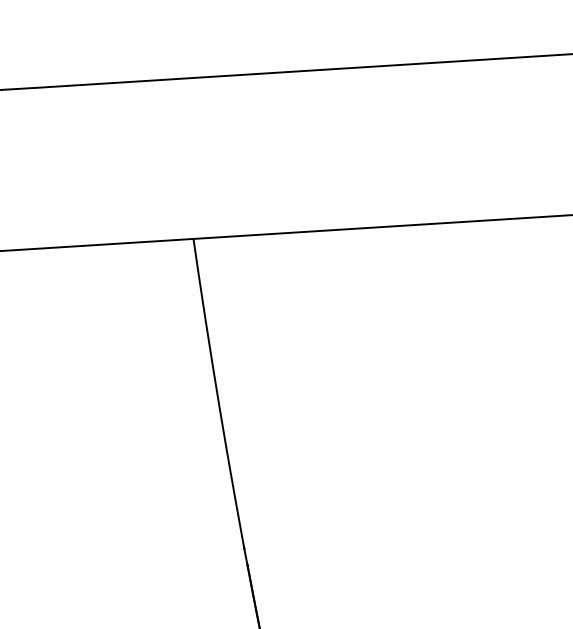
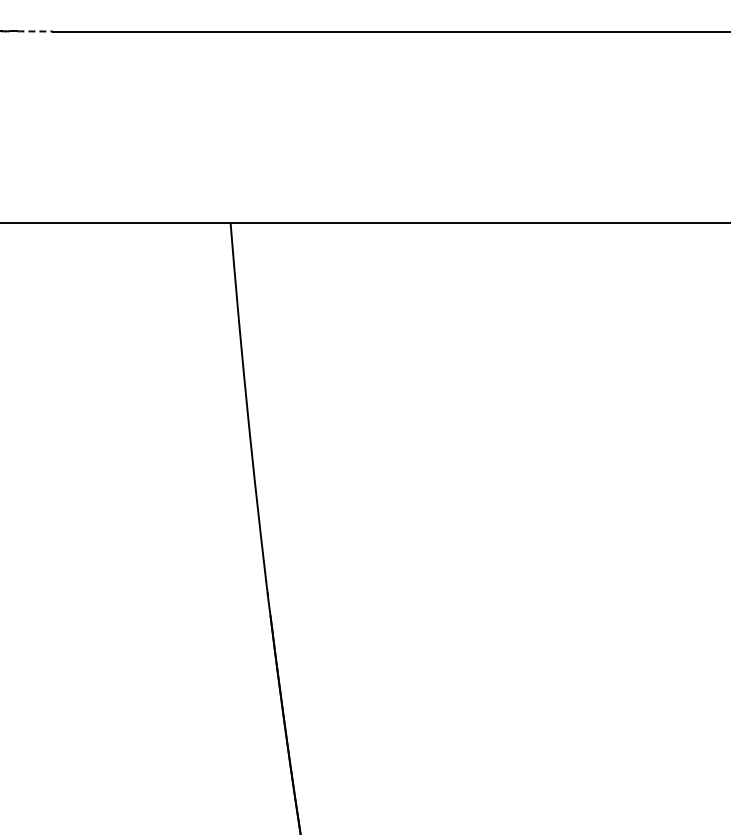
arc: (20, 88) -> (35, 31), solid -> dashed

